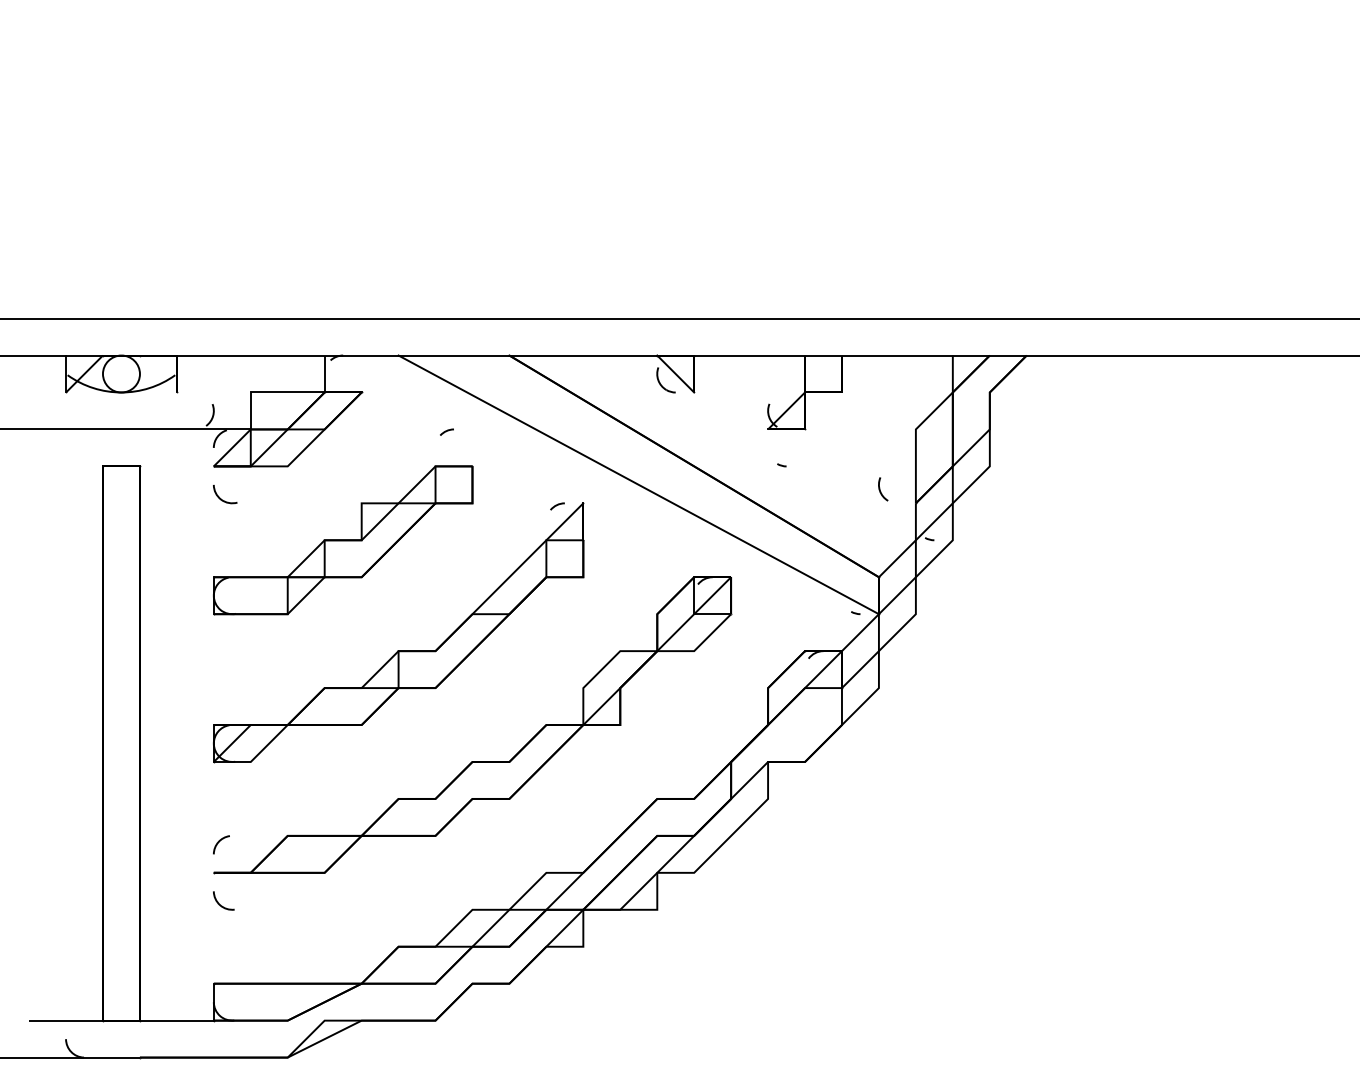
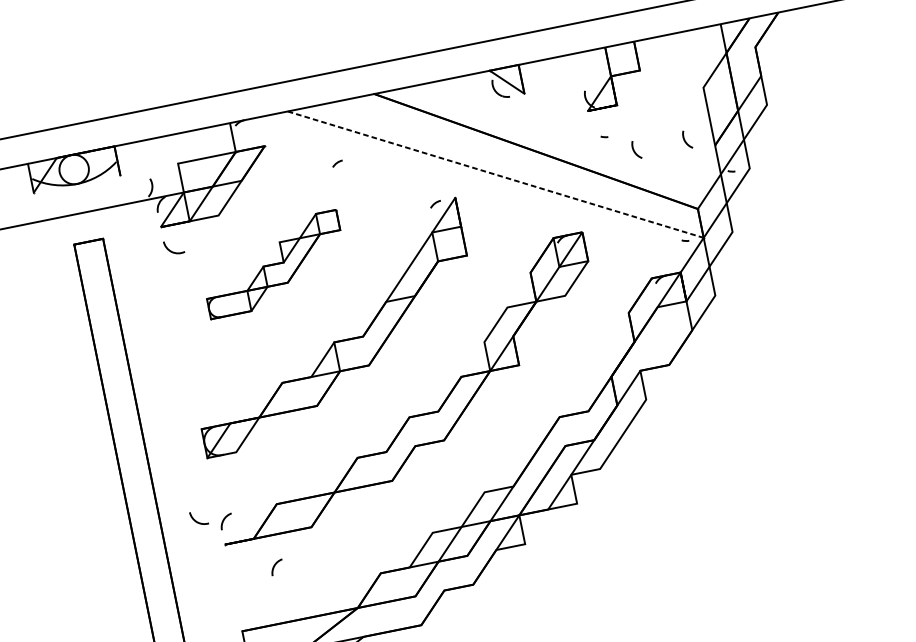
line: (638, 484) -> (495, 174), solid -> dashed
curve: (816, 491) -> (635, 151), added
part: (343, 540) -> (273, 264), size x0.7
curve: (219, 903) -> (196, 520), moved
curve: (270, 911) -> (275, 565), added

